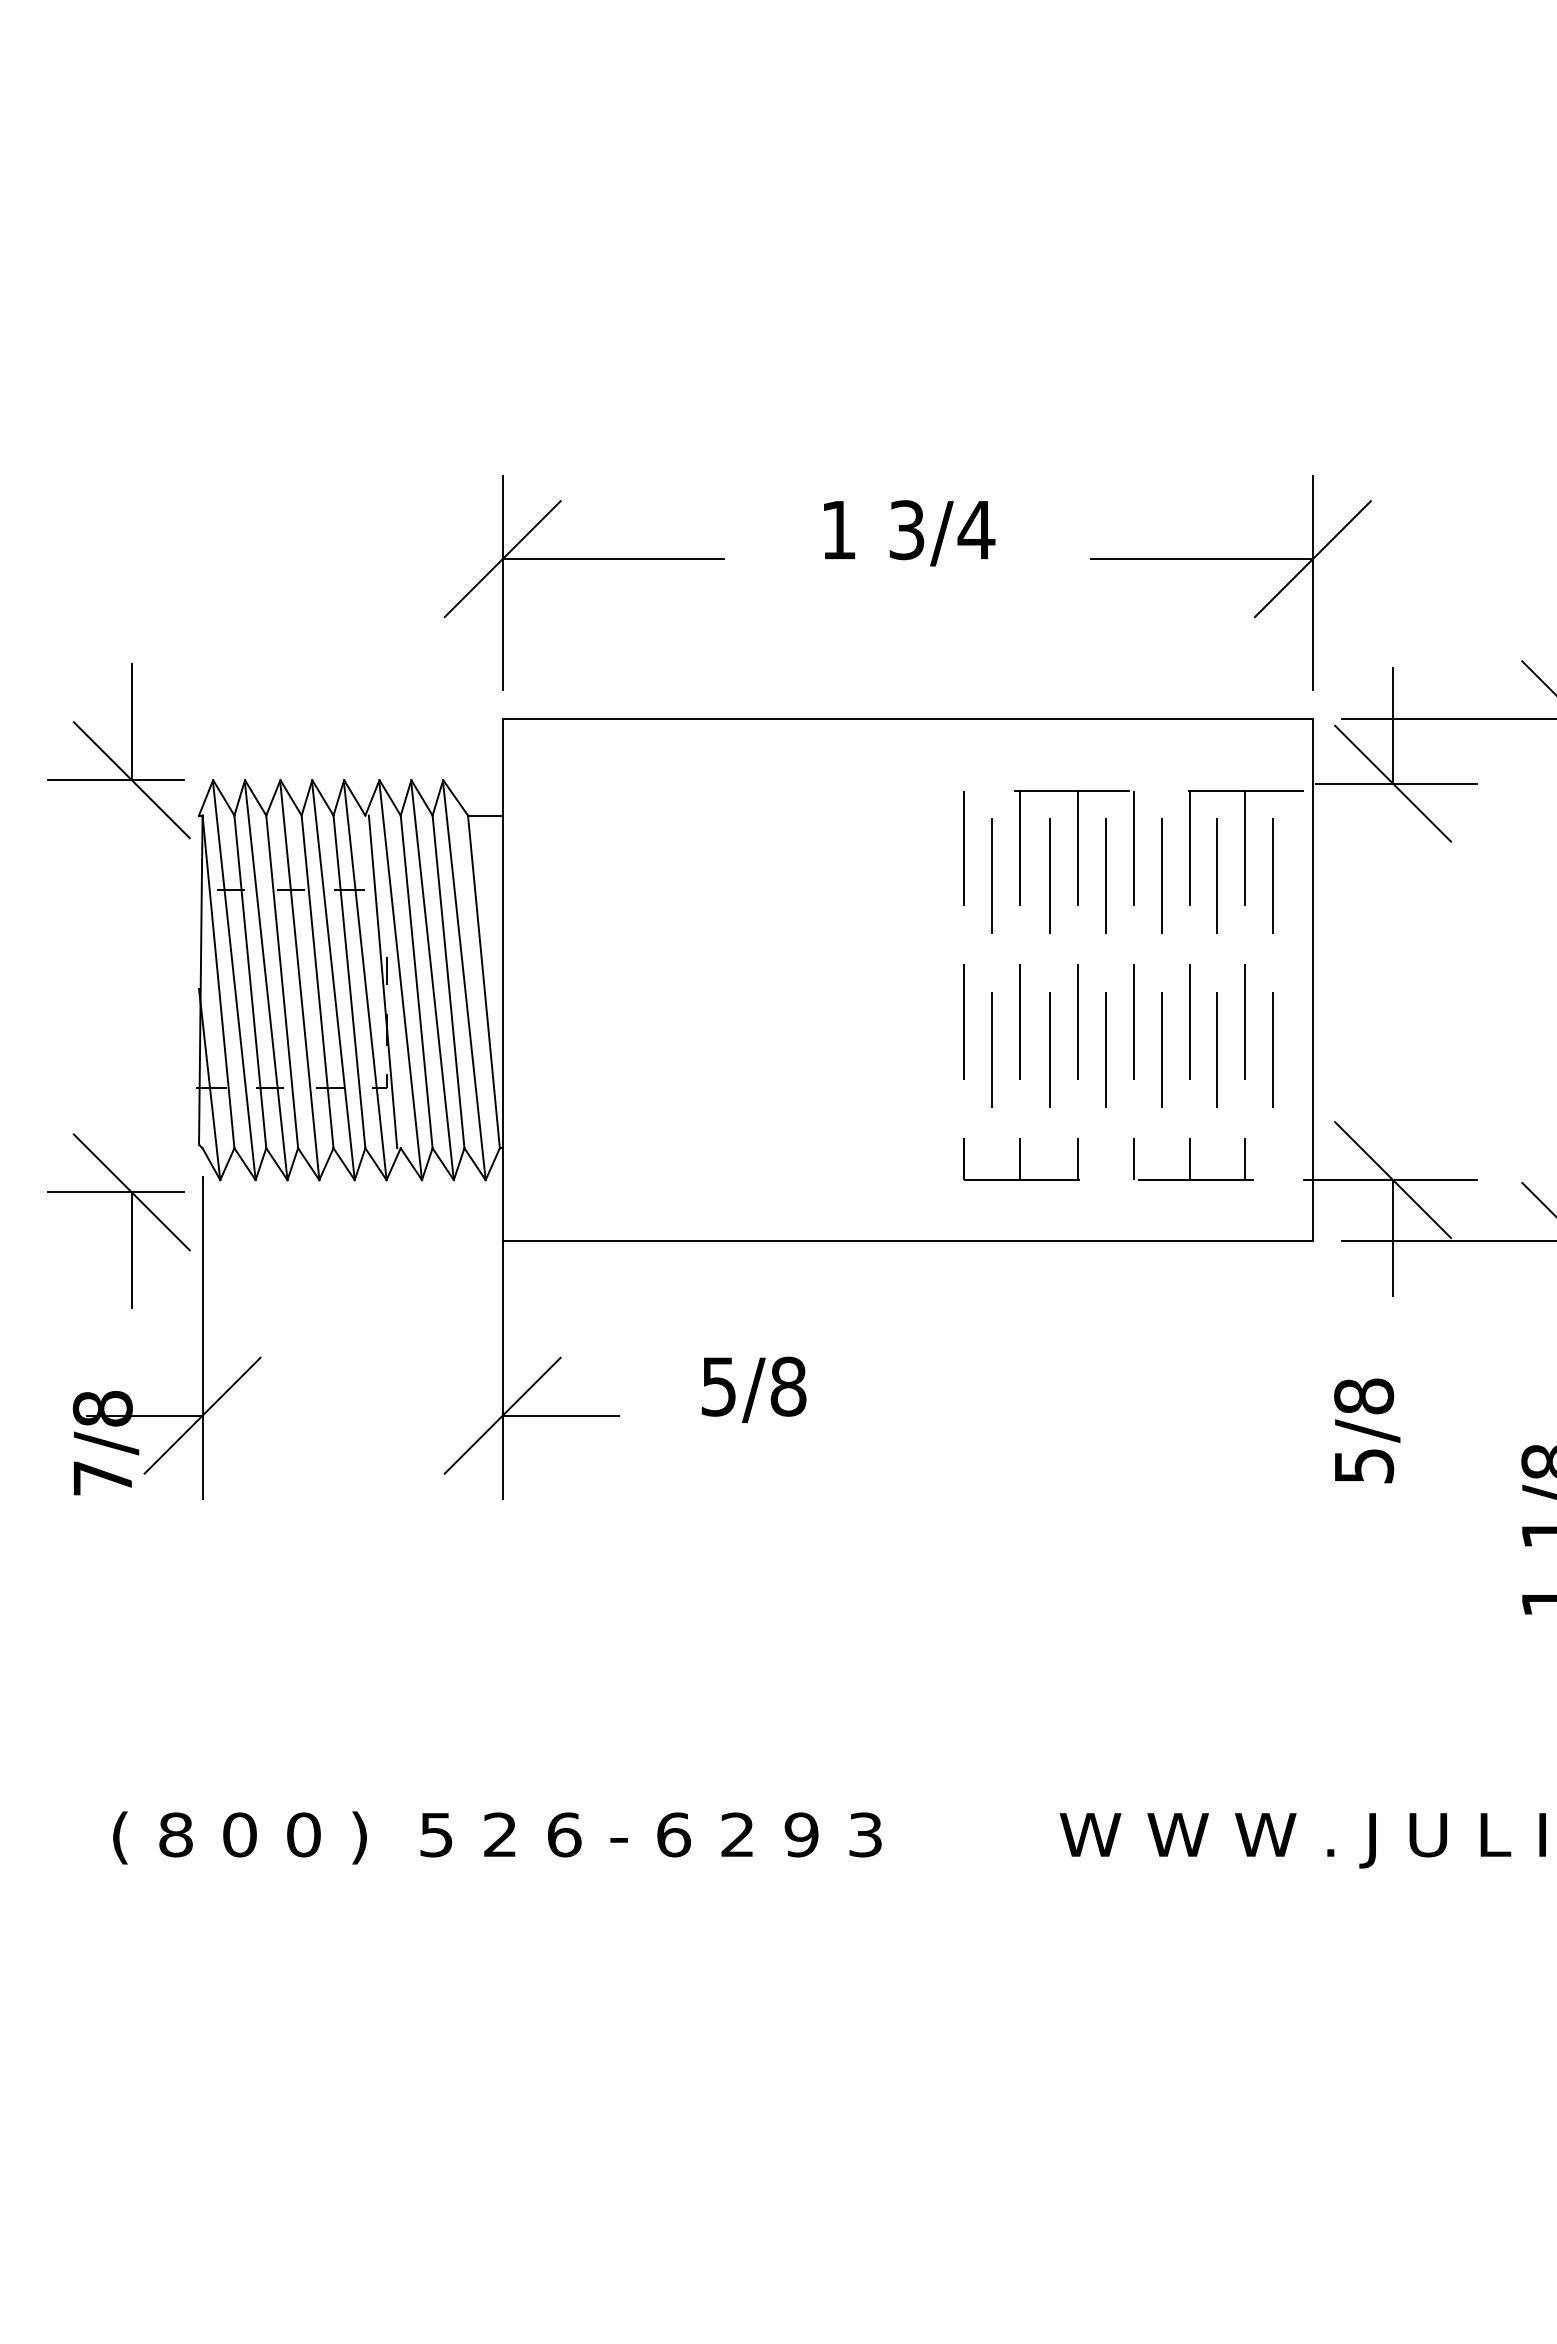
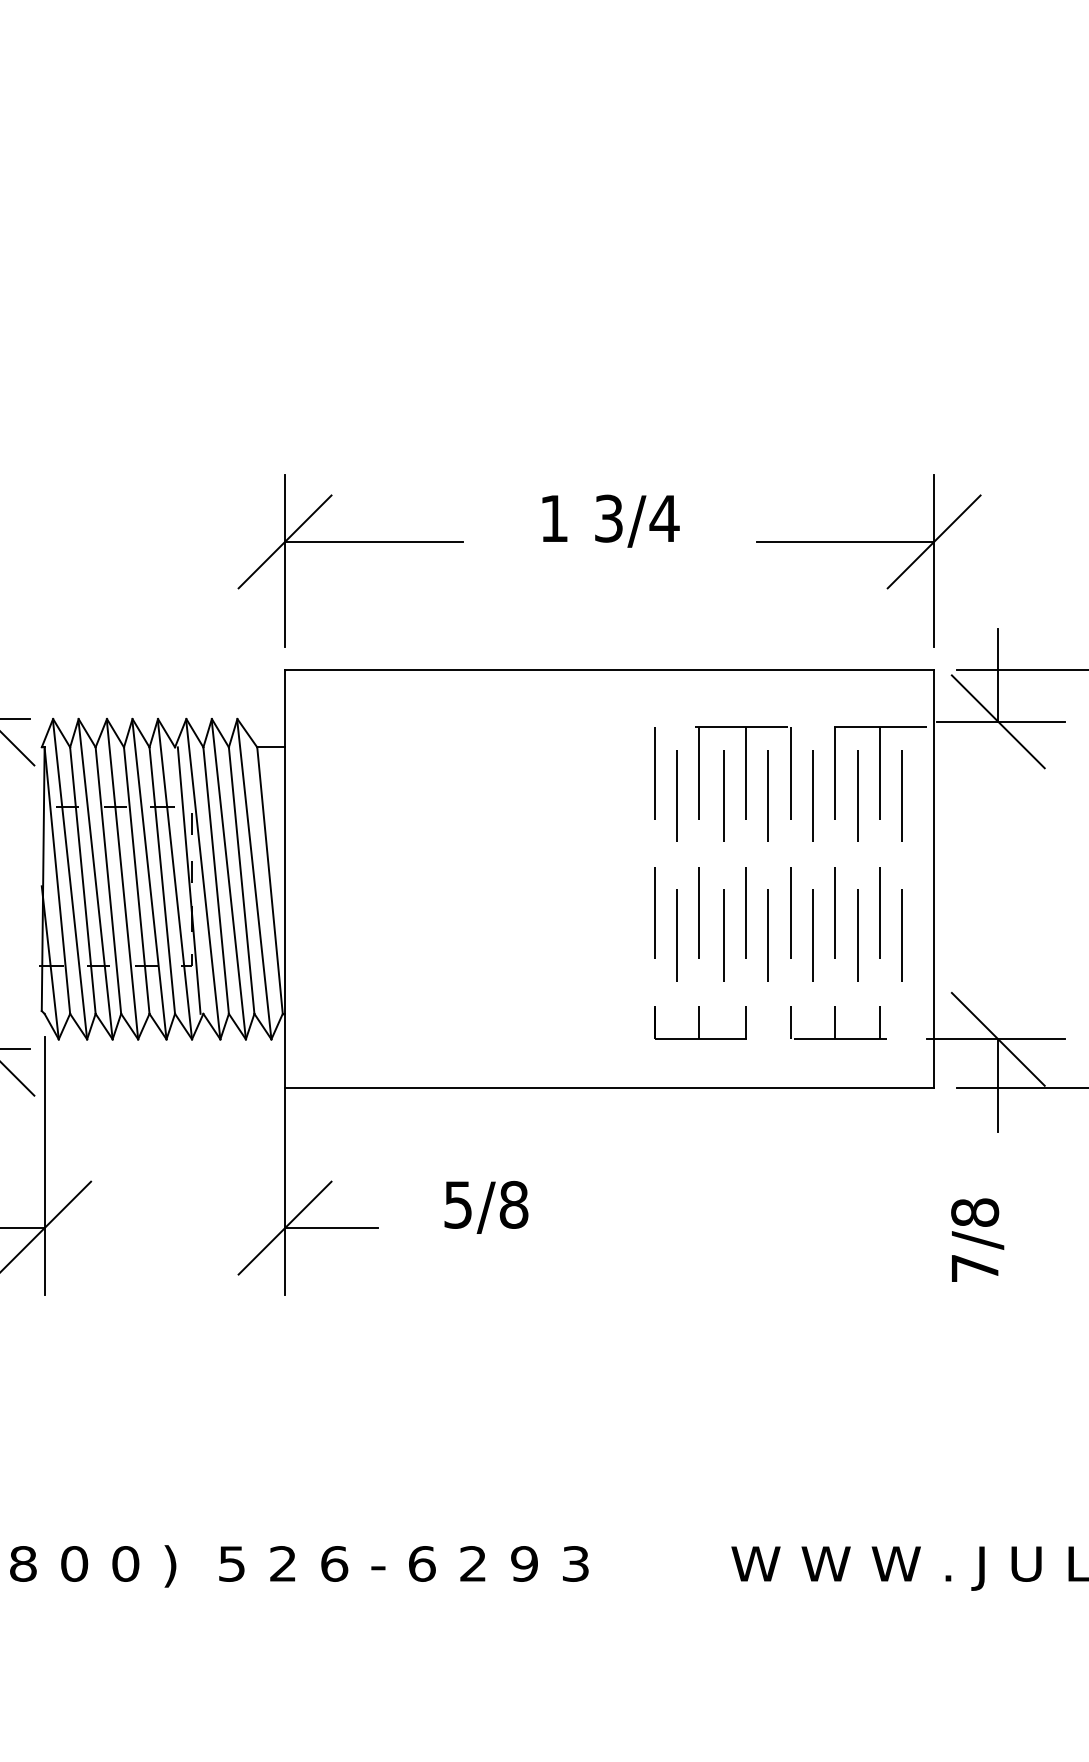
line: (386, 910) -> (191, 823), added
text: (1364, 1466) -> (975, 1268), 5/8 -> 7/8

